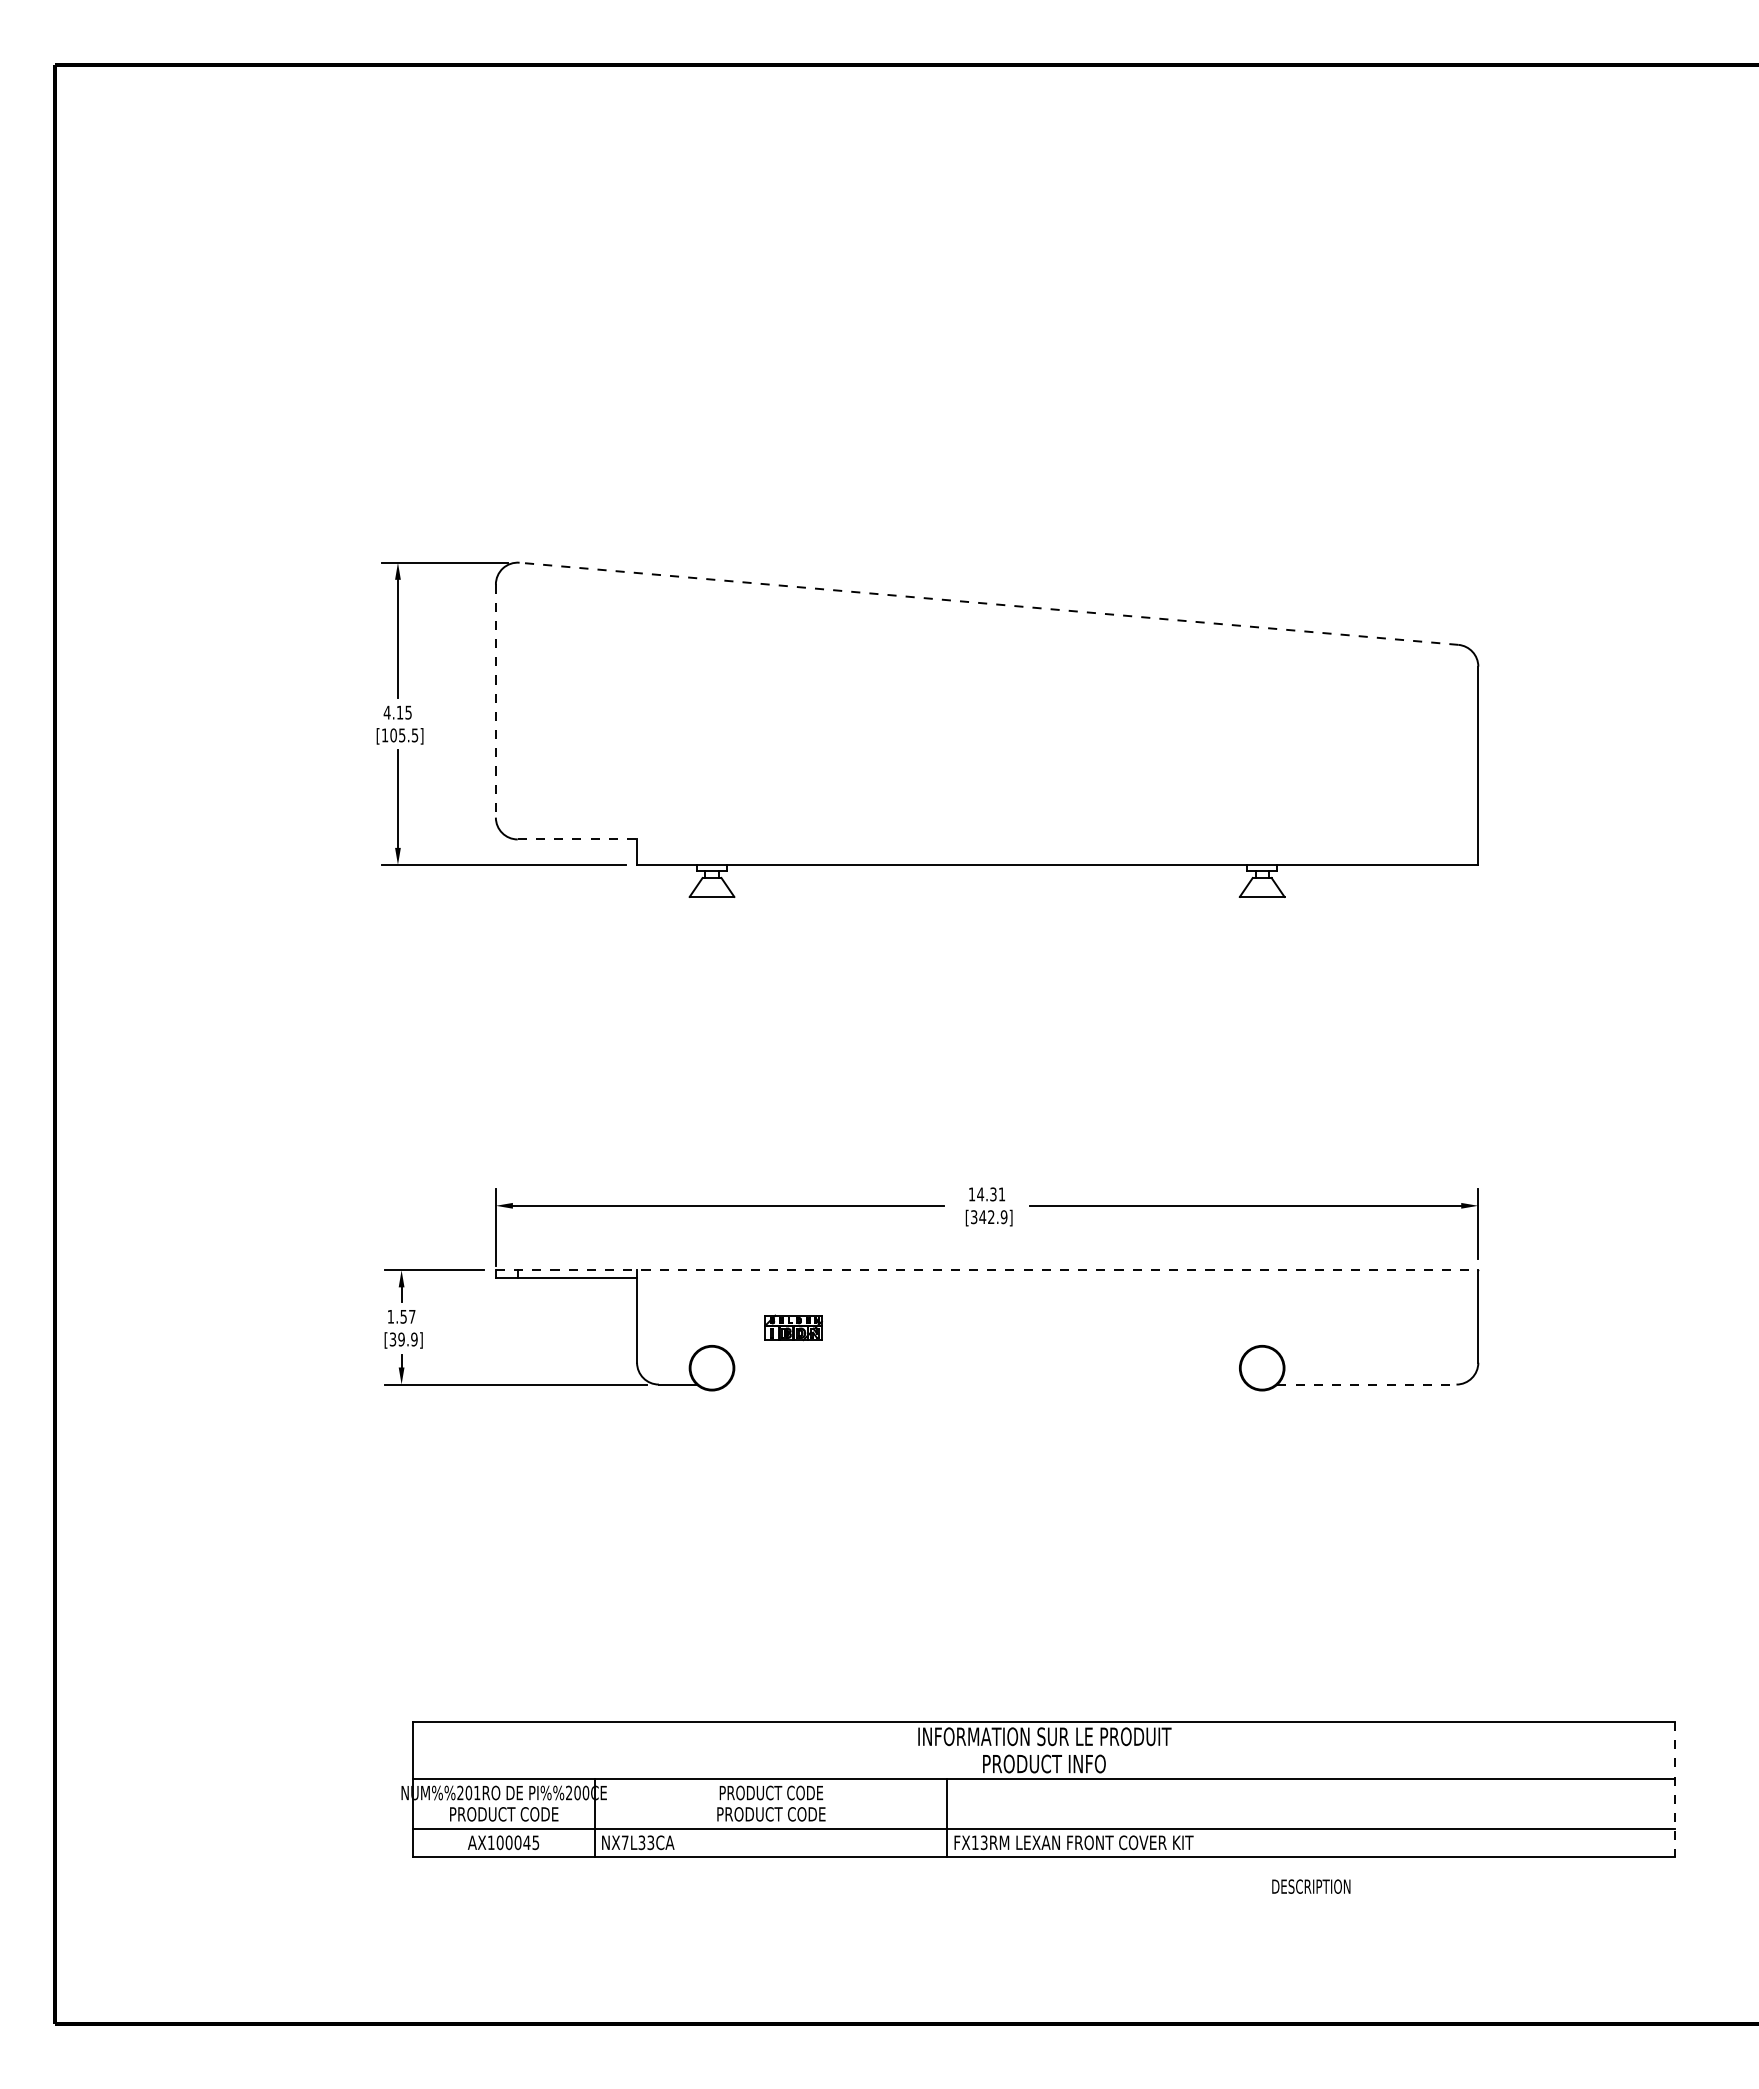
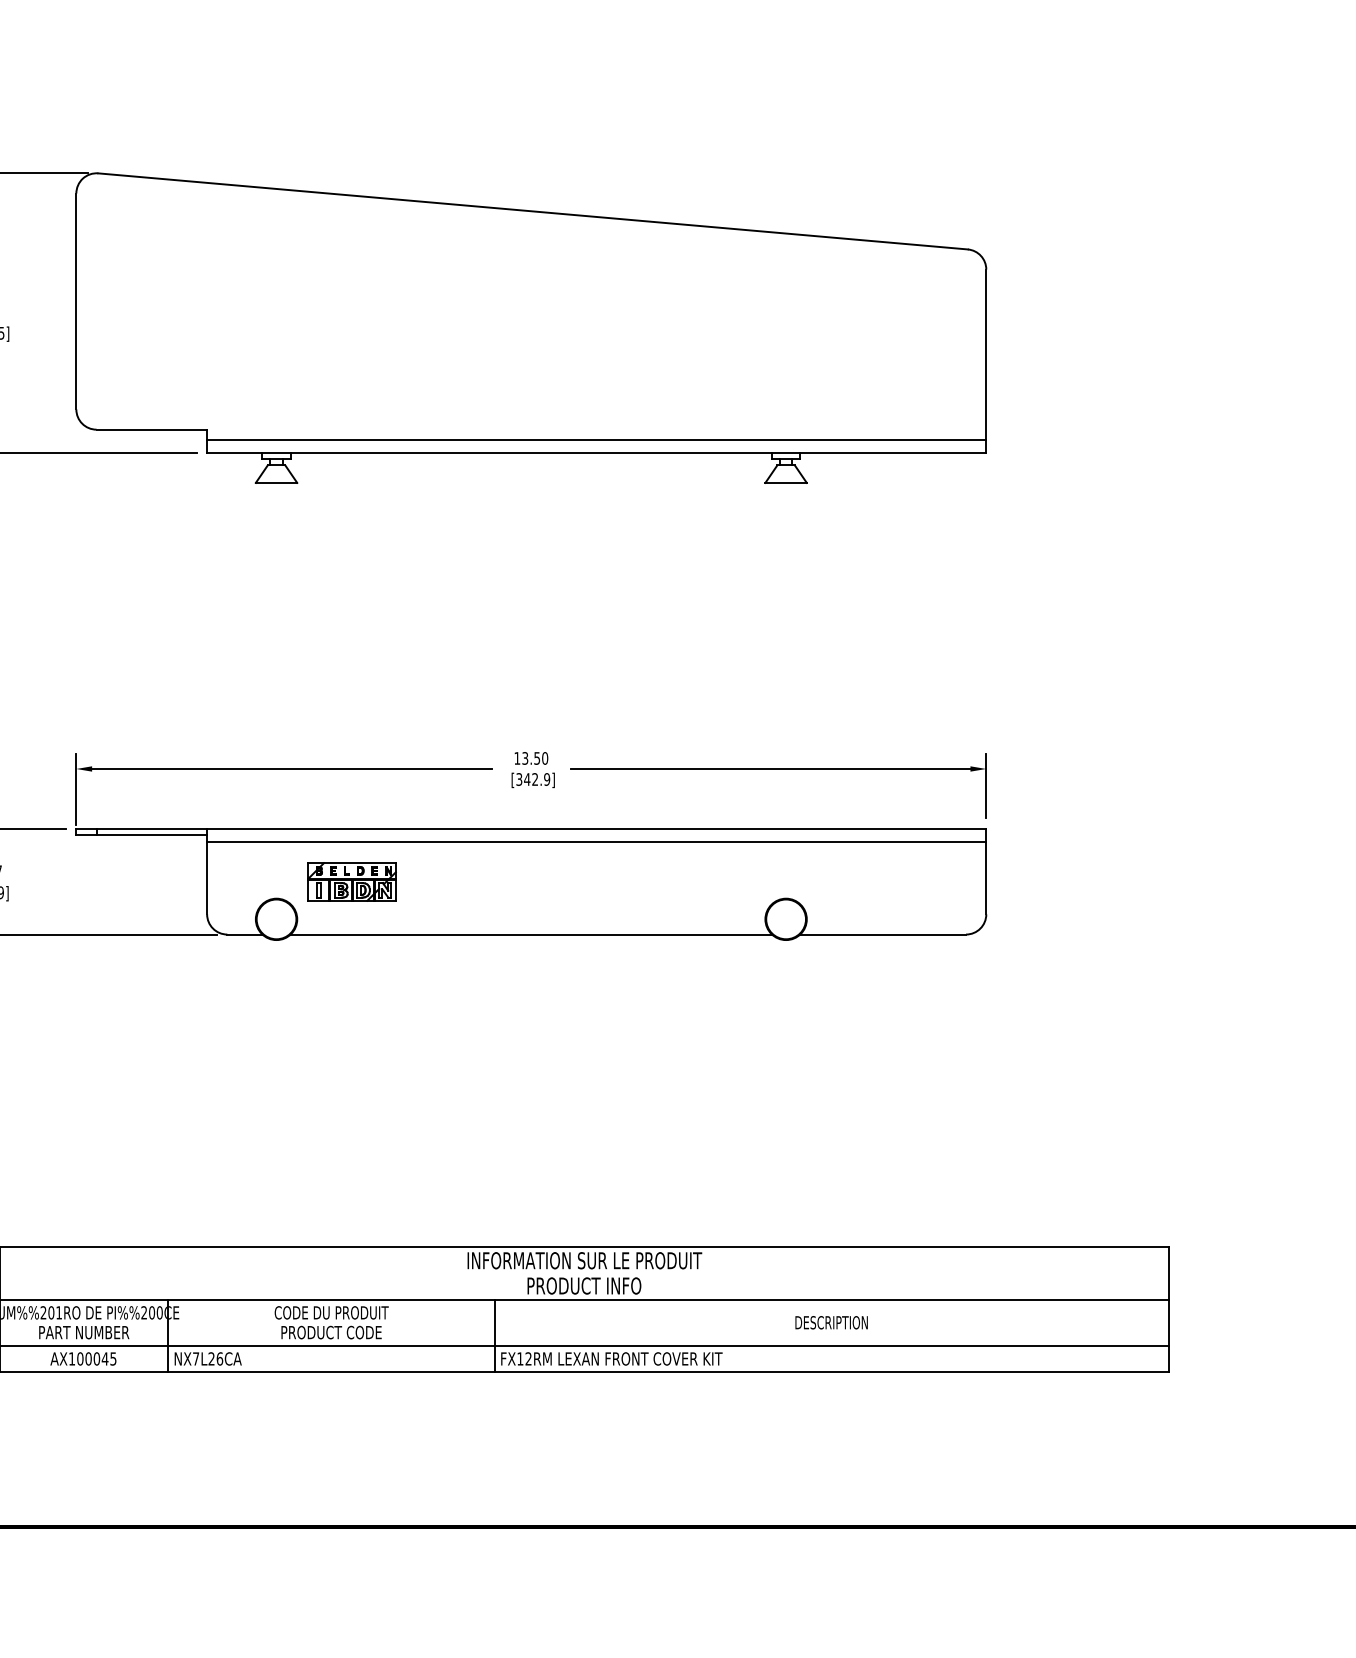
line: (988, 603) -> (532, 211), dashed -> solid
line: (495, 701) -> (76, 301), dashed -> solid
line: (577, 839) -> (151, 429), dashed -> solid
line: (1057, 850) -> (596, 439), added
text: (991, 1194) -> (535, 758), 14.31 -> 13.50
line: (987, 1270) -> (531, 828), dashed -> solid
line: (1057, 1284) -> (596, 841), added
part: (793, 1327) -> (352, 881), size x1.67
line: (986, 1384) -> (530, 934), added
line: (1366, 1384) -> (882, 934), dashed -> solid
line: (1675, 1789) -> (1168, 1309), dashed -> solid
text: (771, 1792) -> (331, 1312), PRODUCT CODE -> CODE DU PRODUIT
text: (504, 1814) -> (84, 1332), PRODUCT CODE -> PART NUMBER
text: (646, 1842) -> (215, 1358), NX7L33CA -> NX7L26CA
text: (983, 1843) -> (527, 1359), FX13RM -> FX12RM
text: (1311, 1886) -> (831, 1322), moved

